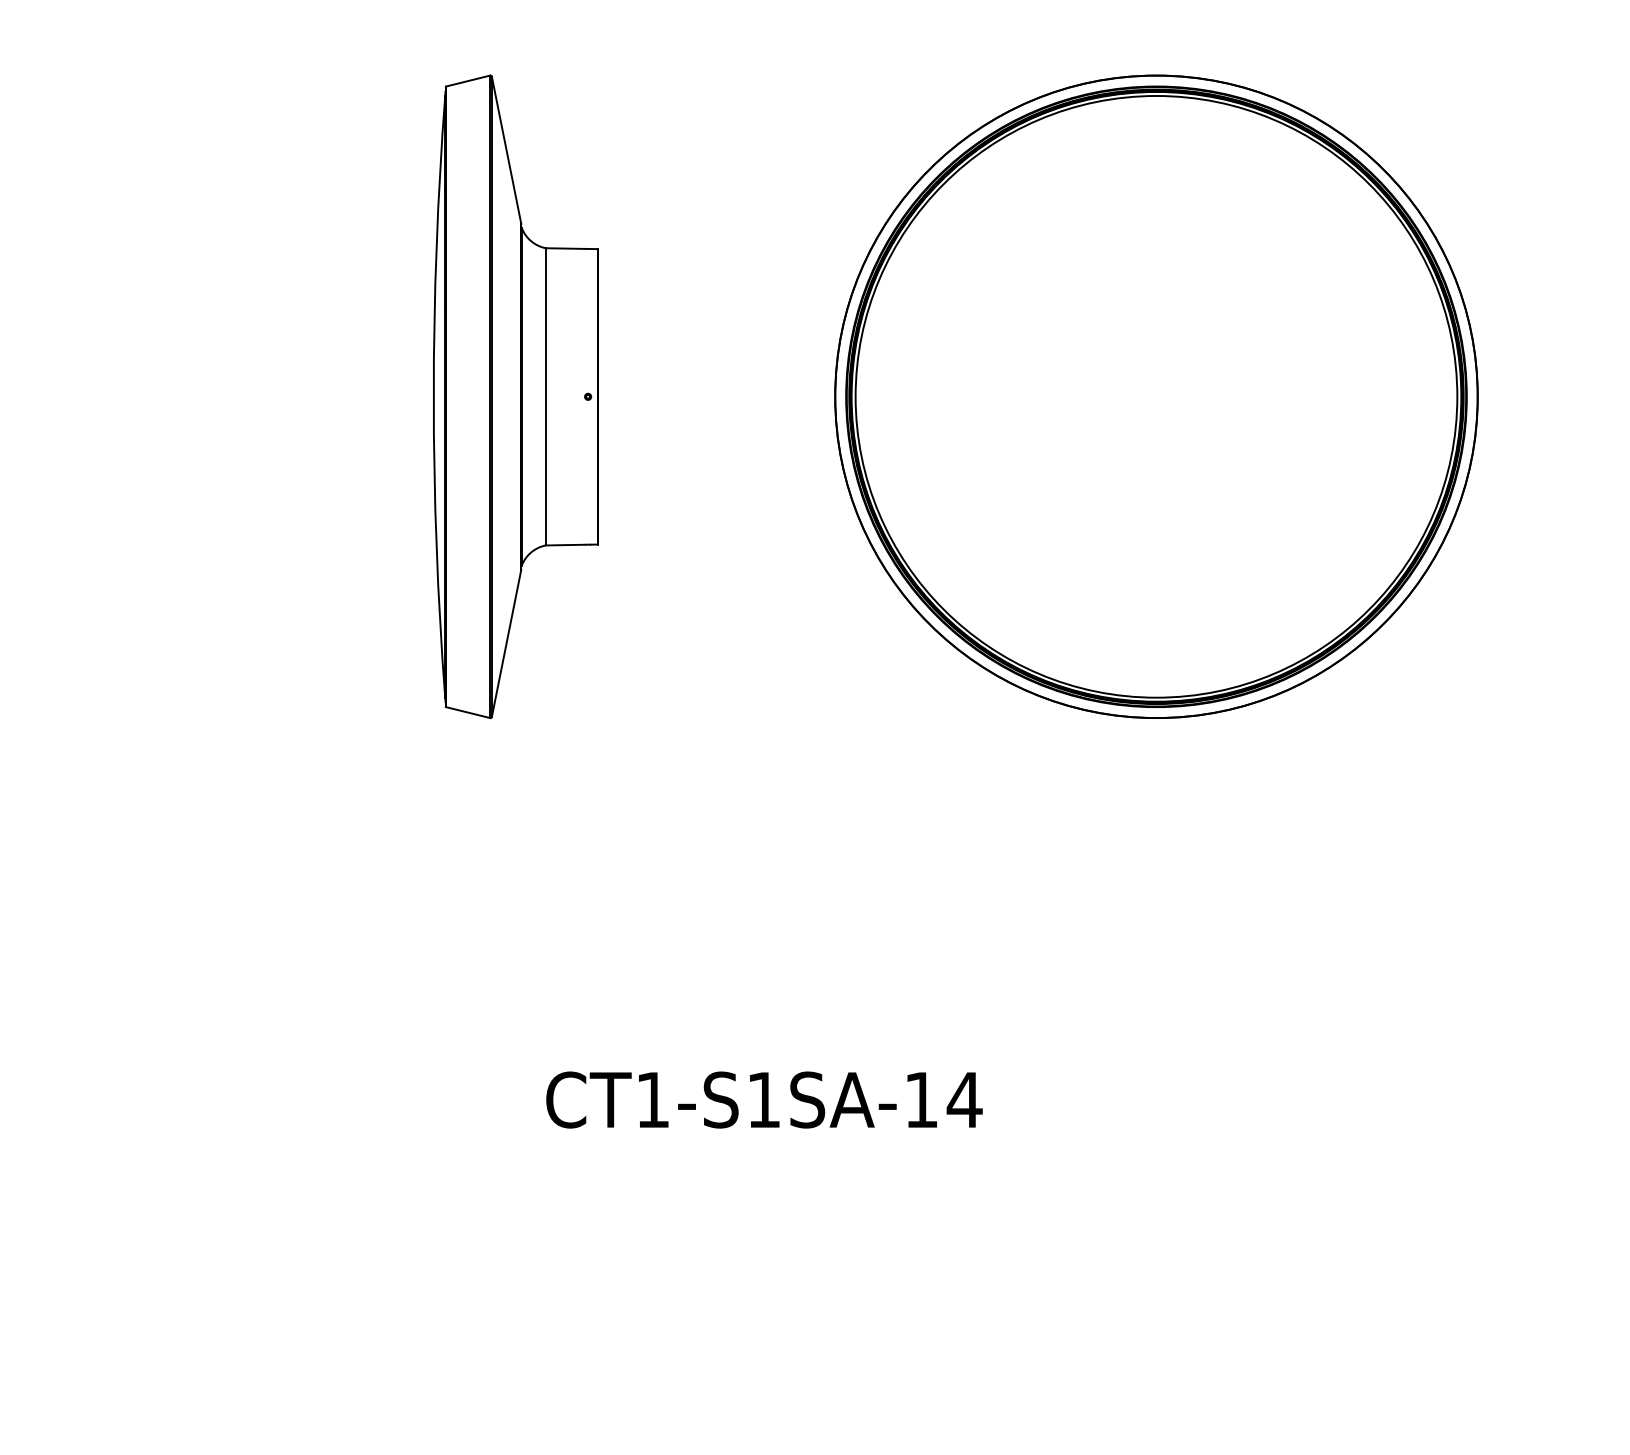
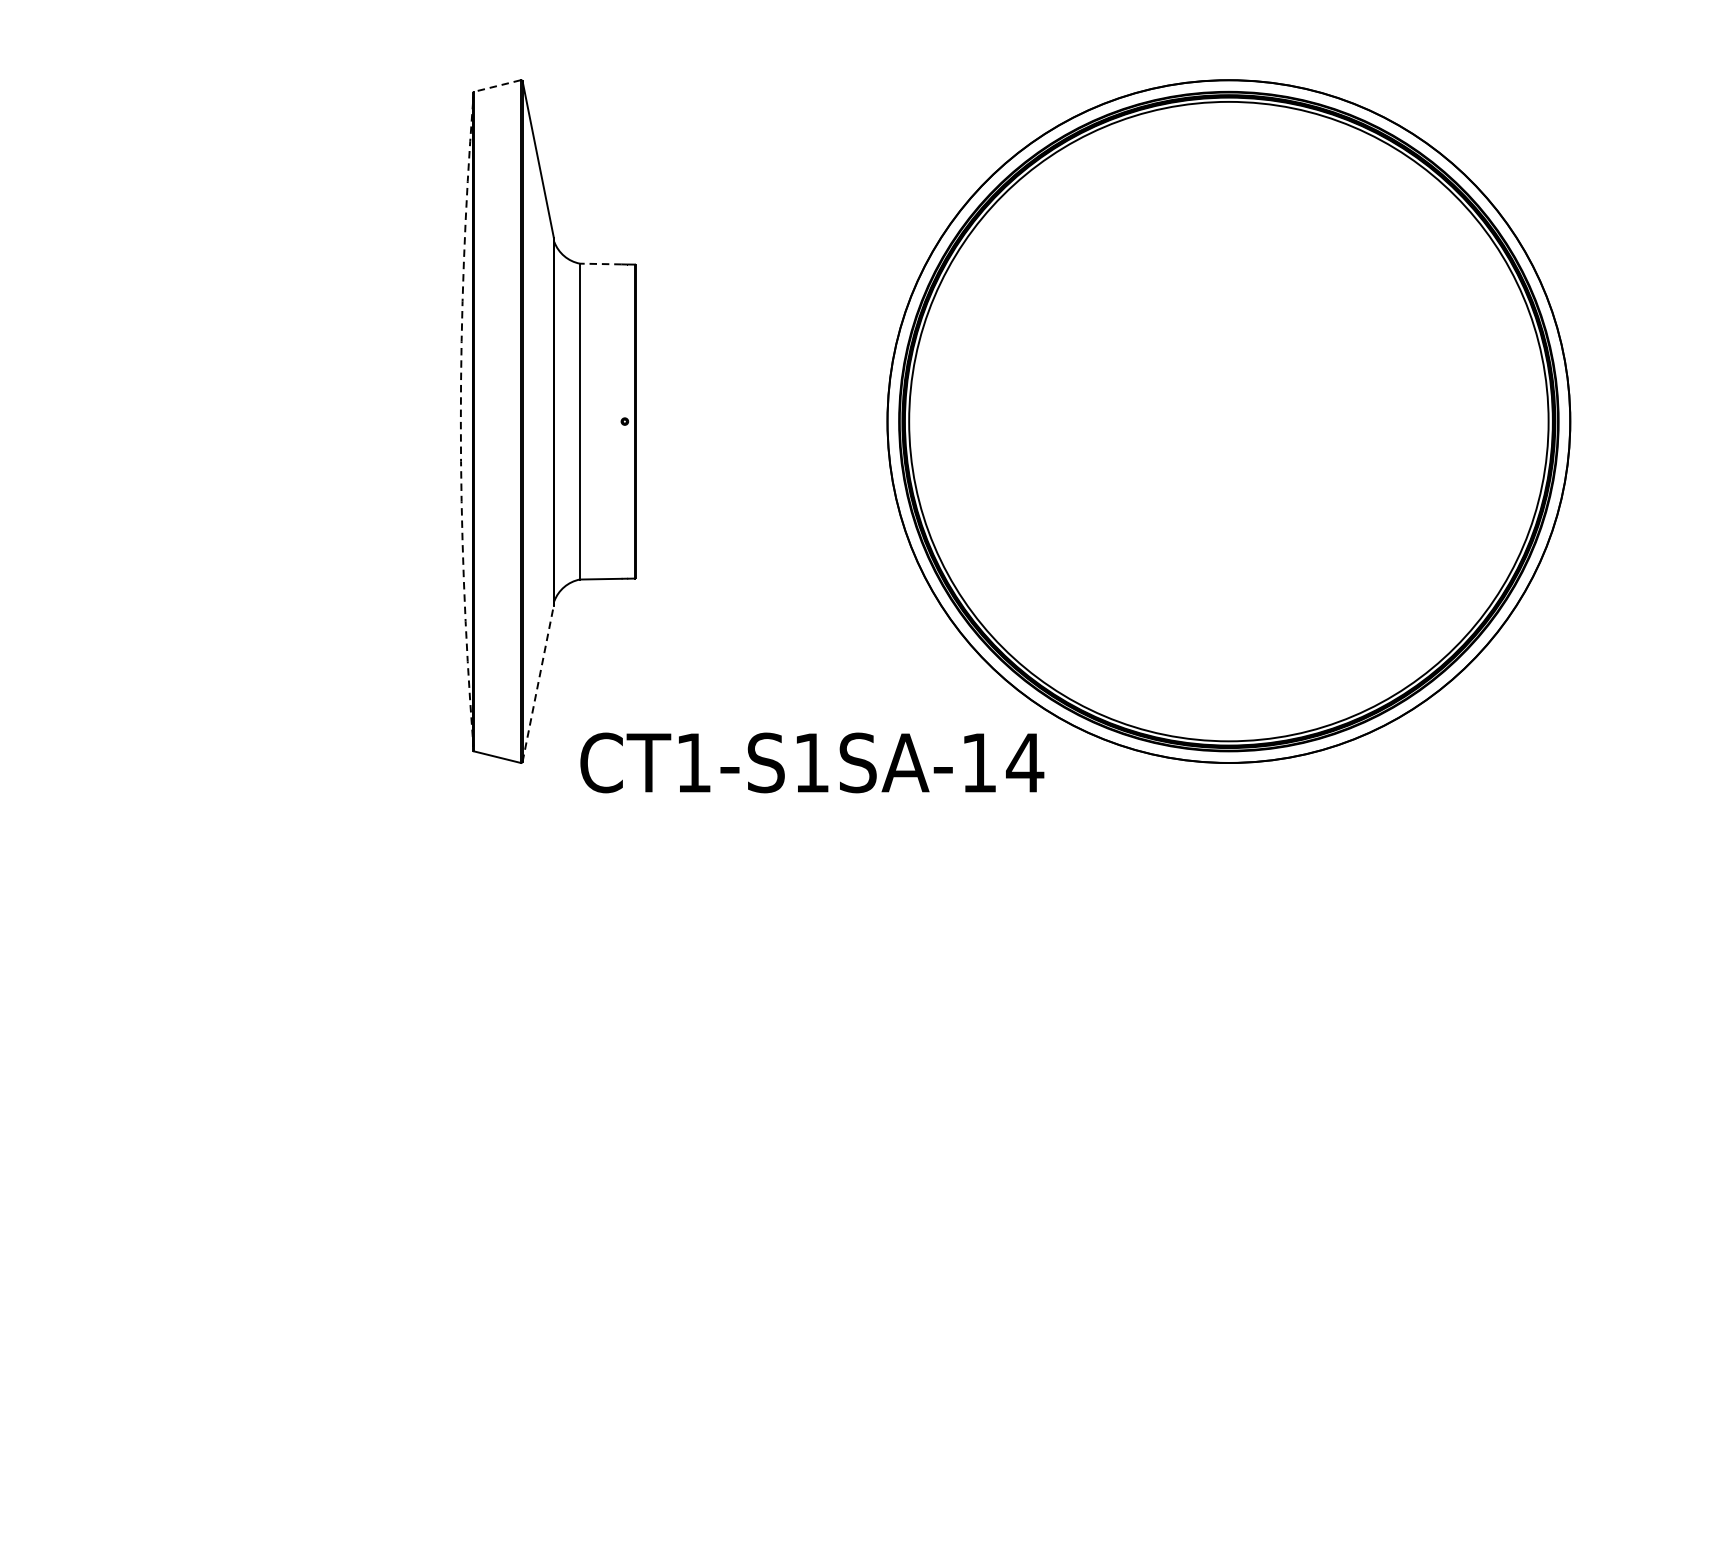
line: (468, 81) -> (497, 86), solid -> dashed
line: (565, 248) -> (600, 263), solid -> dashed
arc: (433, 396) -> (460, 421), solid -> dashed
line: (506, 643) -> (538, 683), solid -> dashed
text: (764, 1099) -> (812, 762), moved

